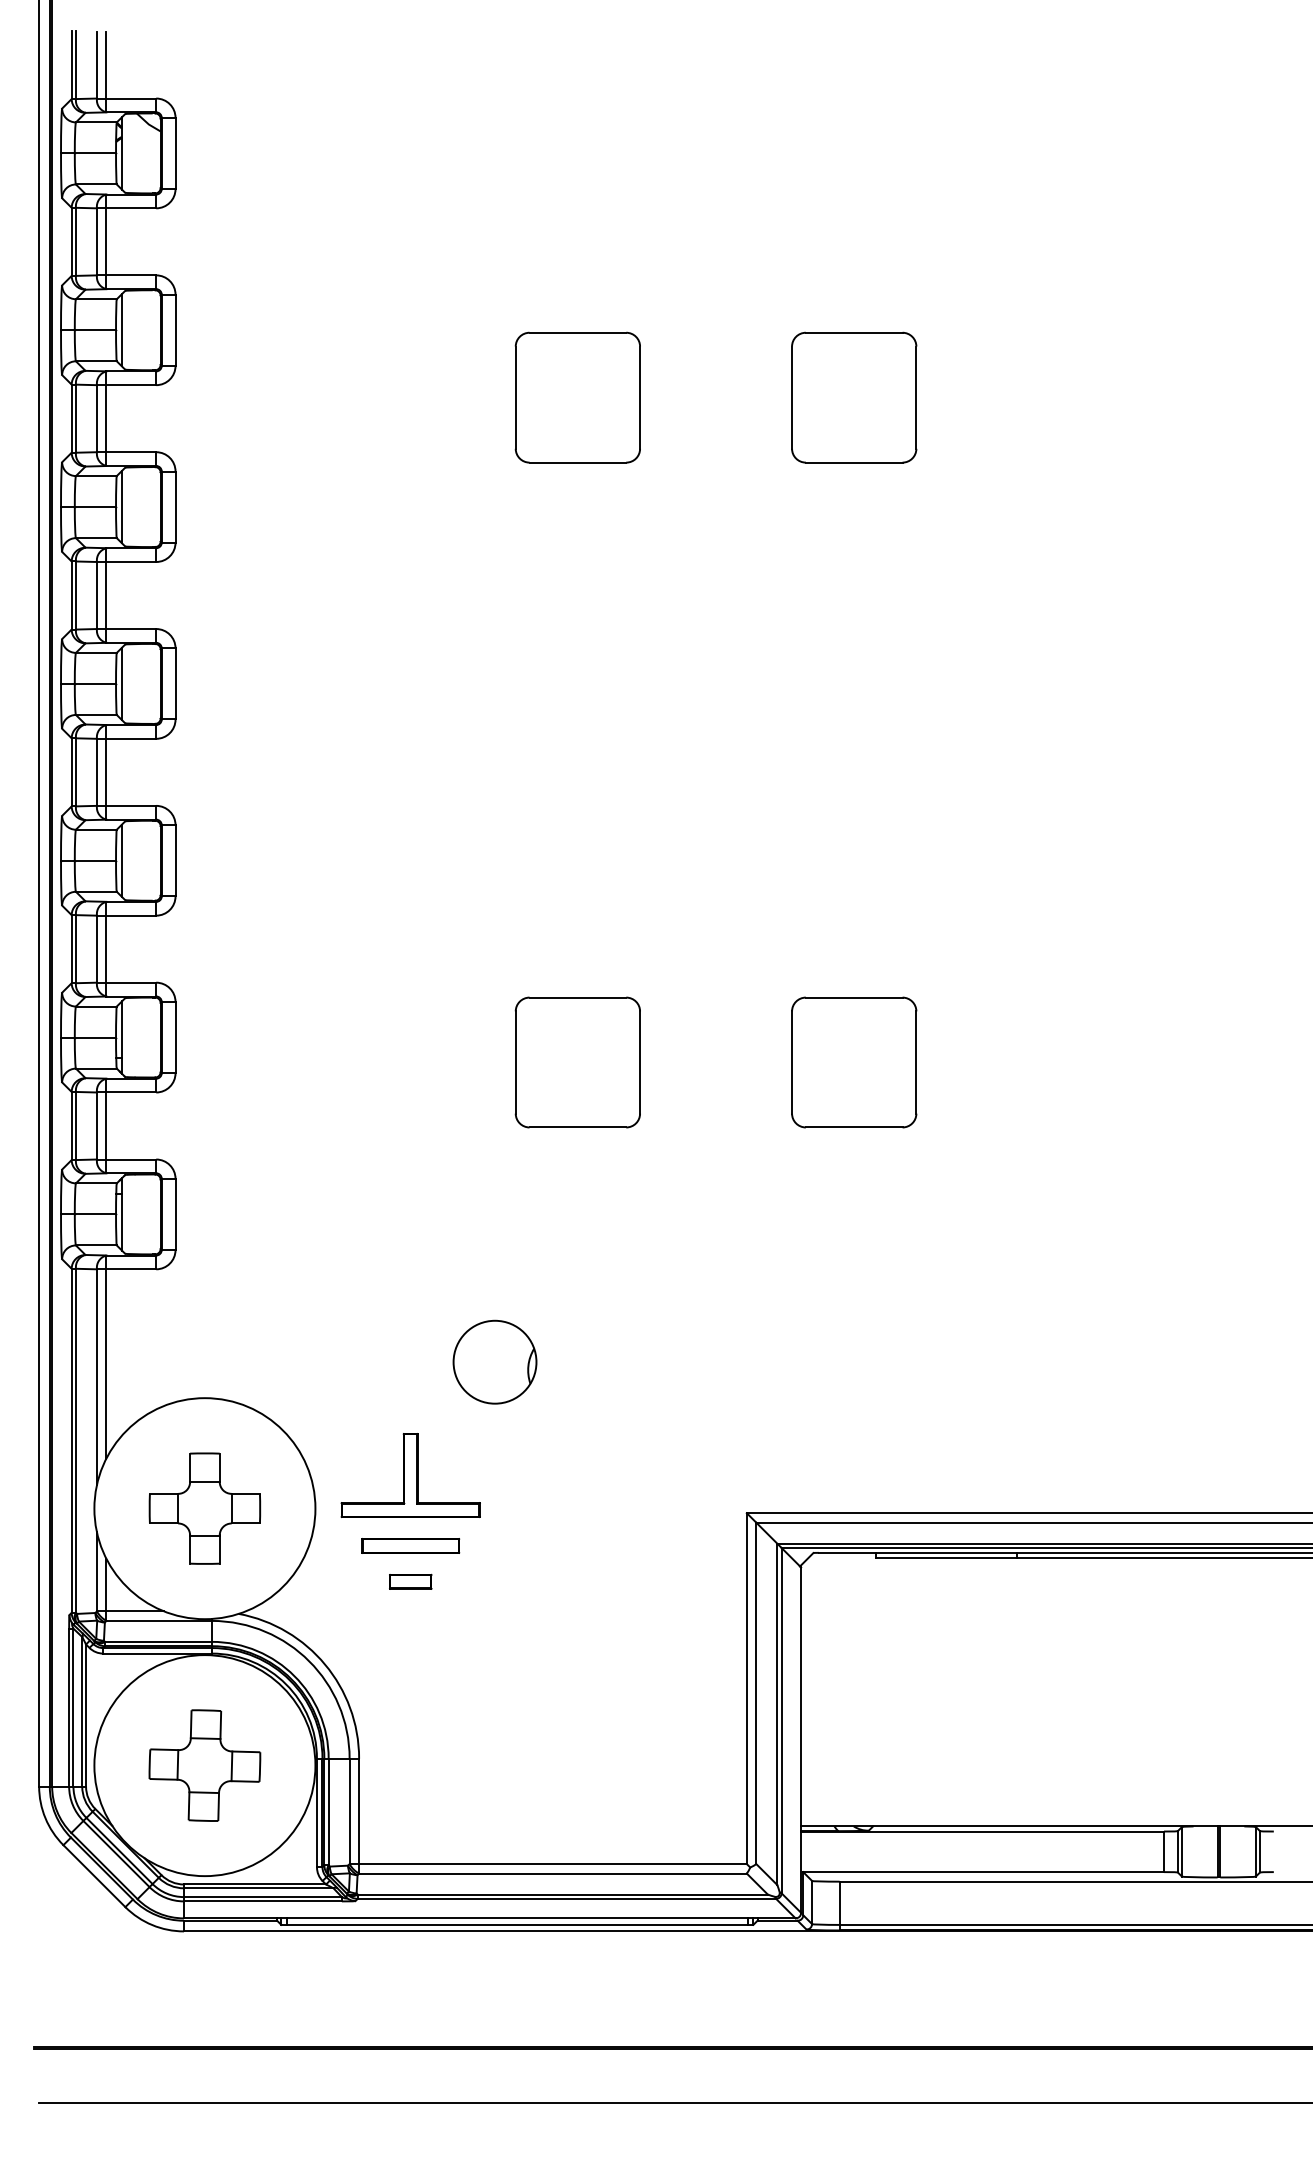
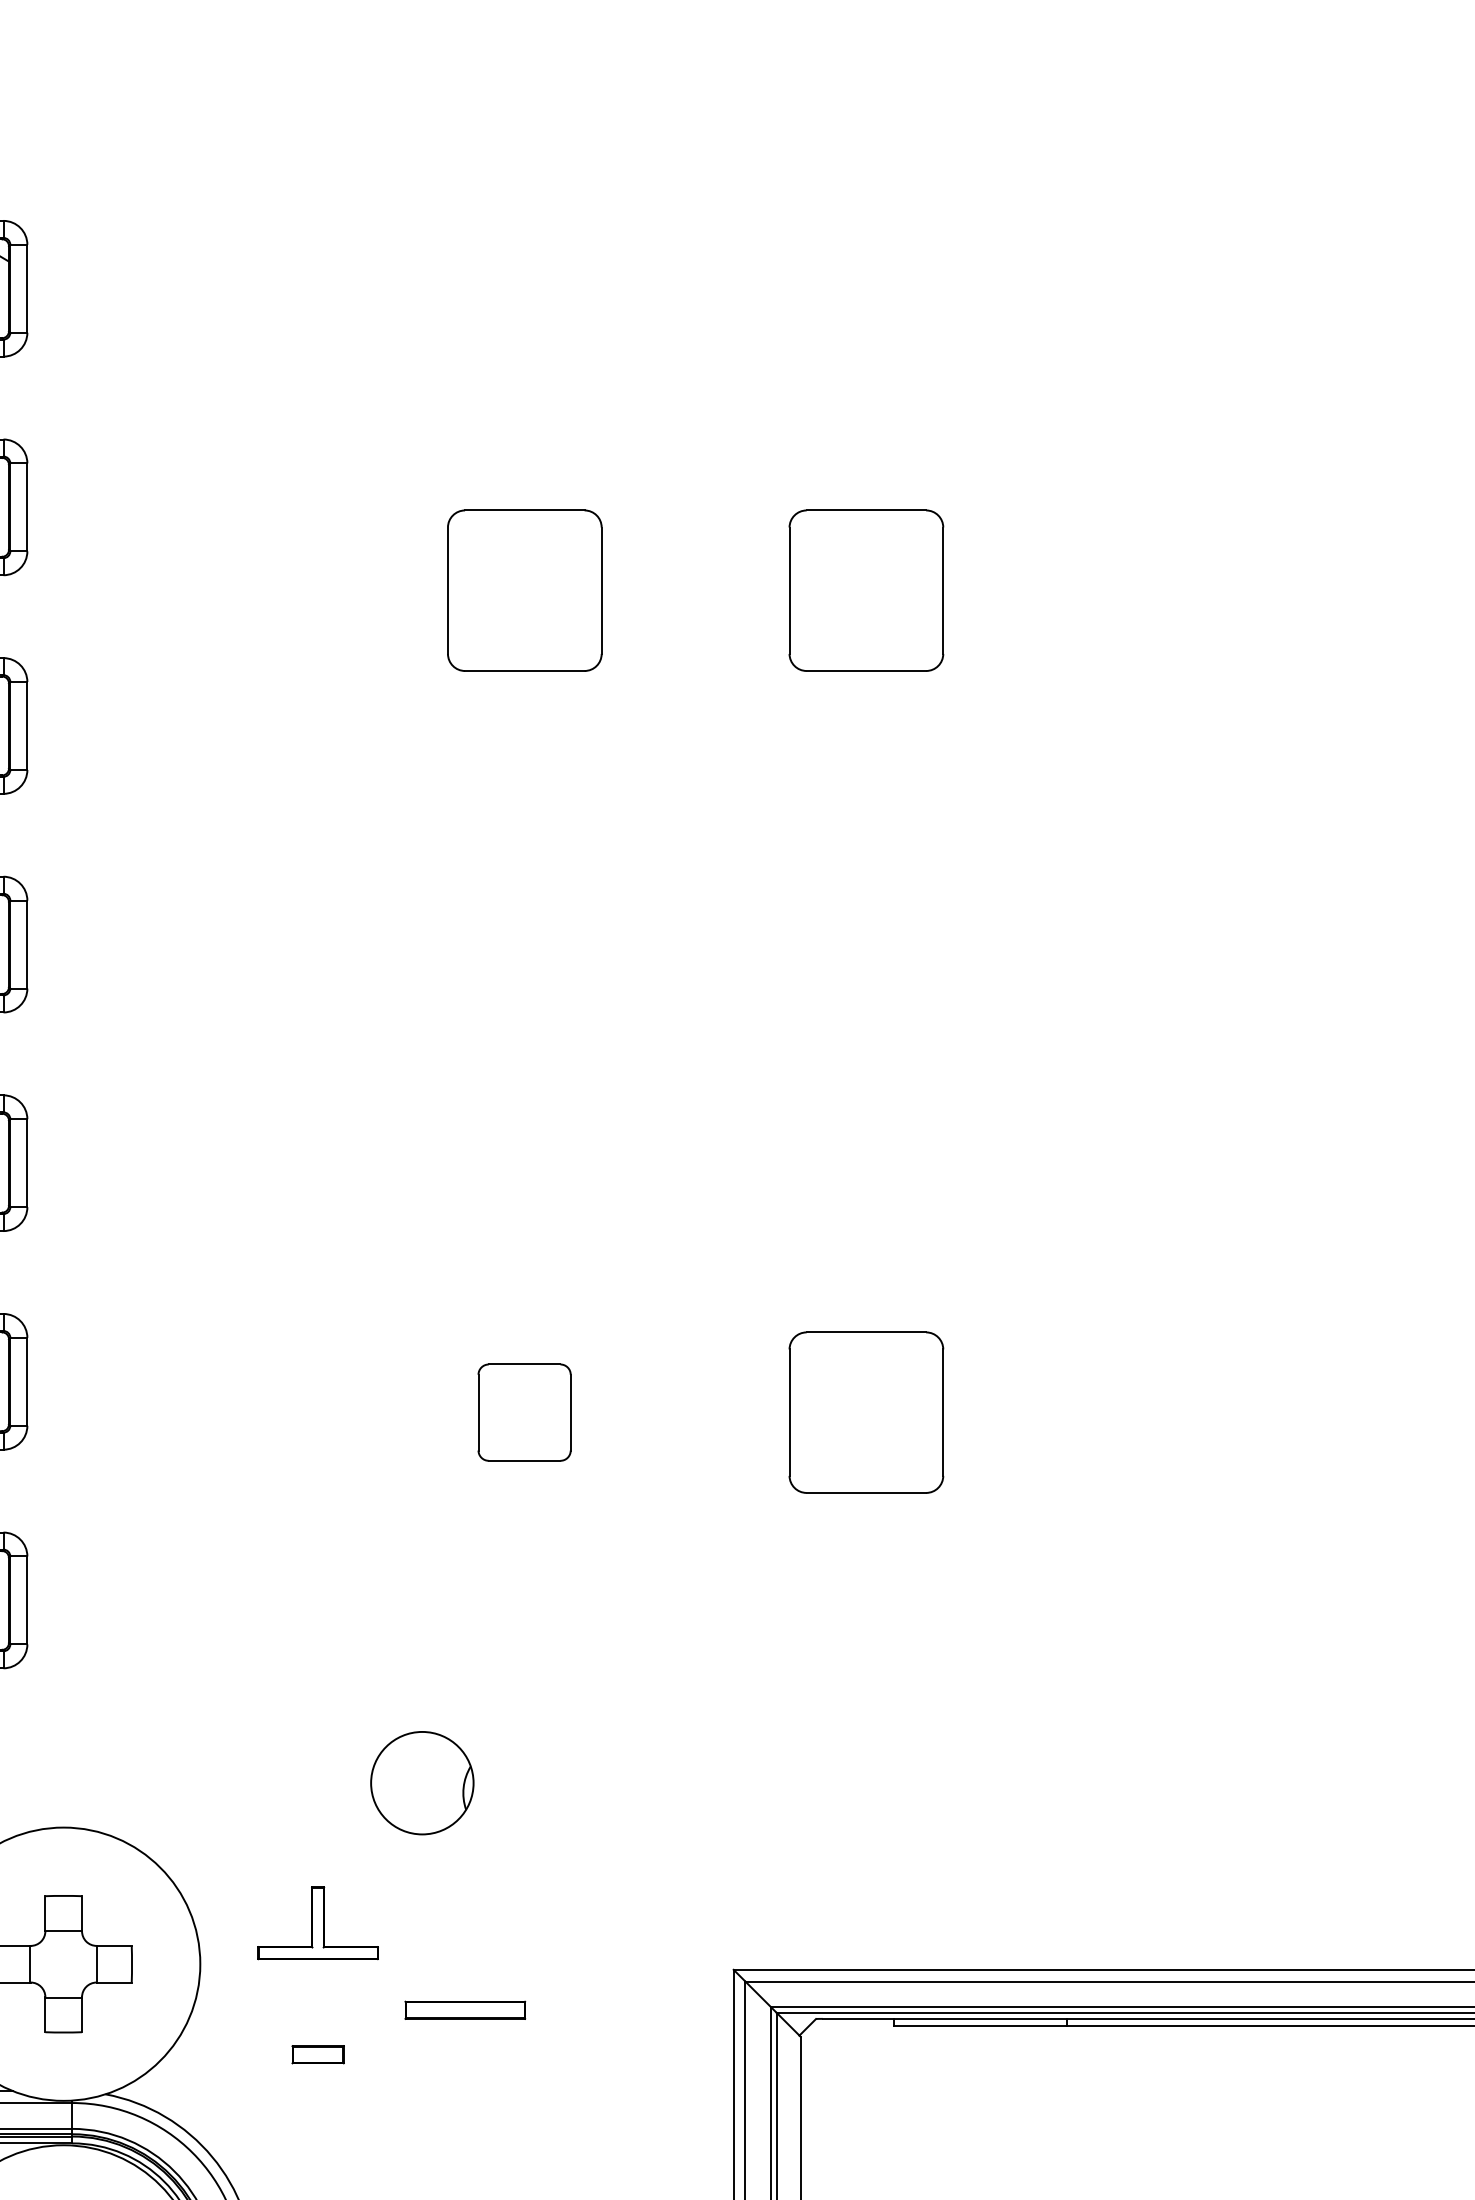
part: (577, 1062) -> (524, 1412), size x0.6
part: (410, 1475) -> (317, 1923), size x0.7
part: (410, 1545) -> (464, 2009), moved

